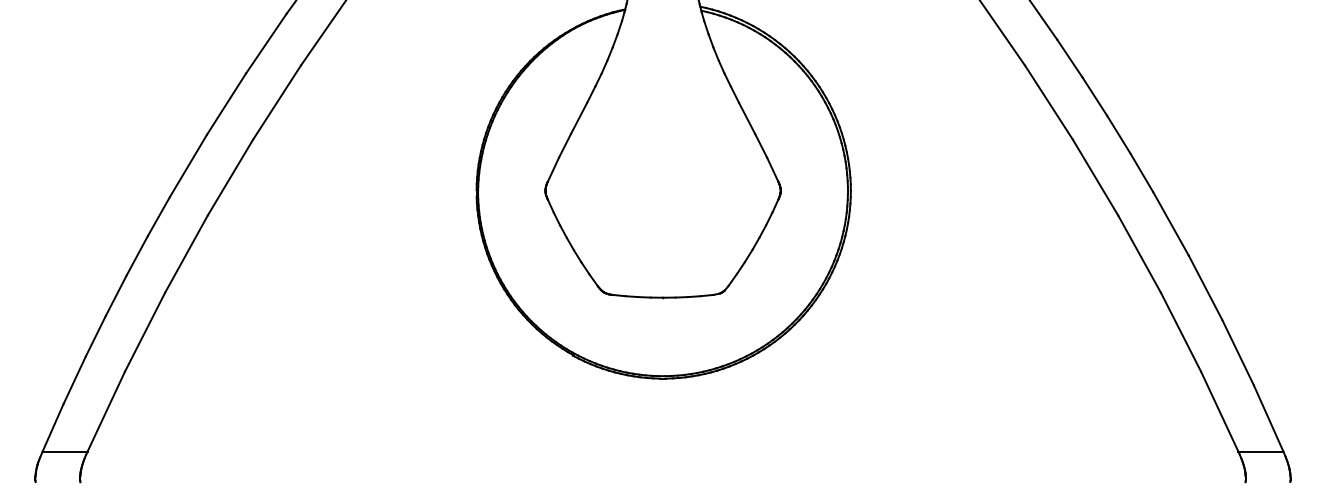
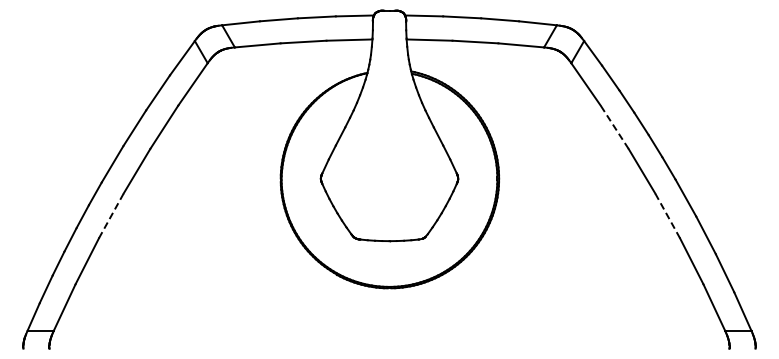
line: (1048, 102) -> (614, 127), solid -> dashed
line: (186, 253) -> (111, 215), solid -> dashed
line: (1139, 253) -> (667, 215), solid -> dashed

